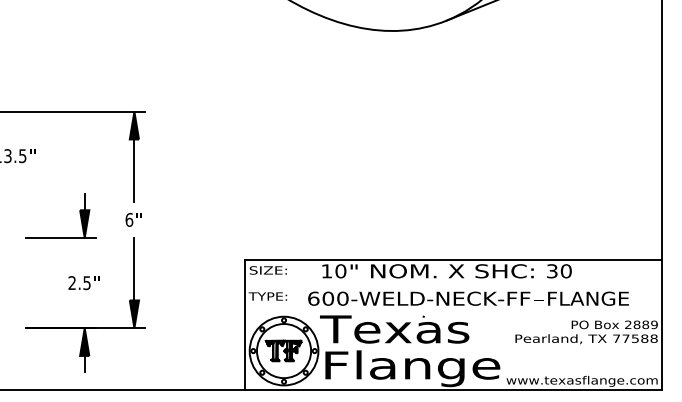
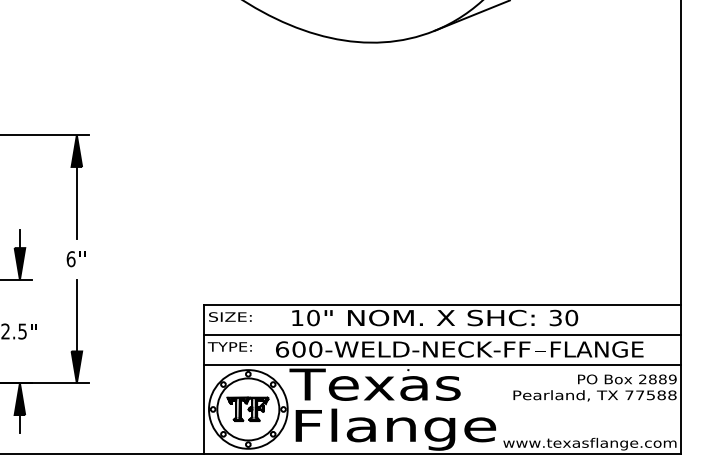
line: (453, 286) -> (442, 335), added
line: (453, 312) -> (442, 365), added

